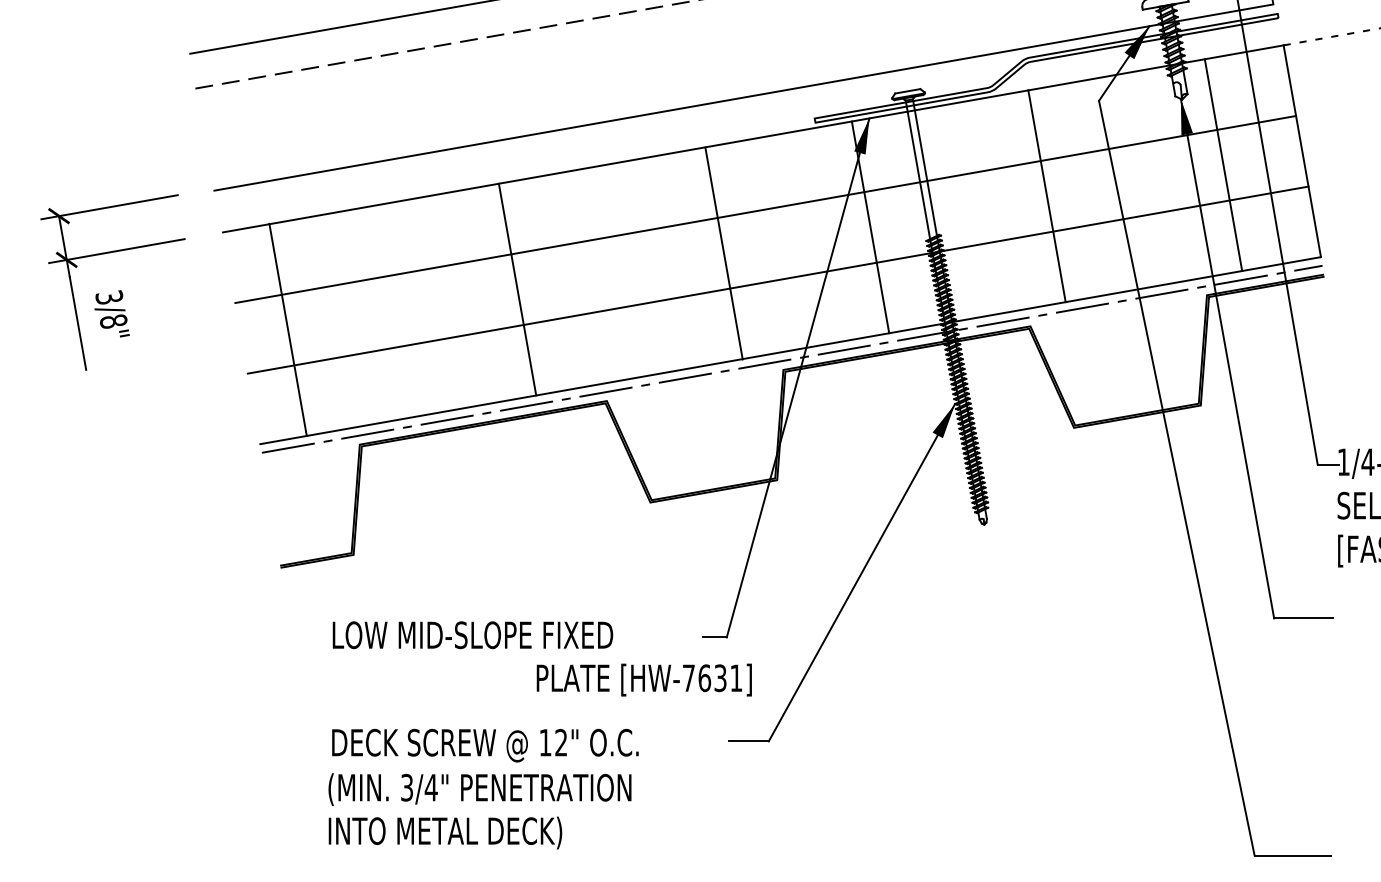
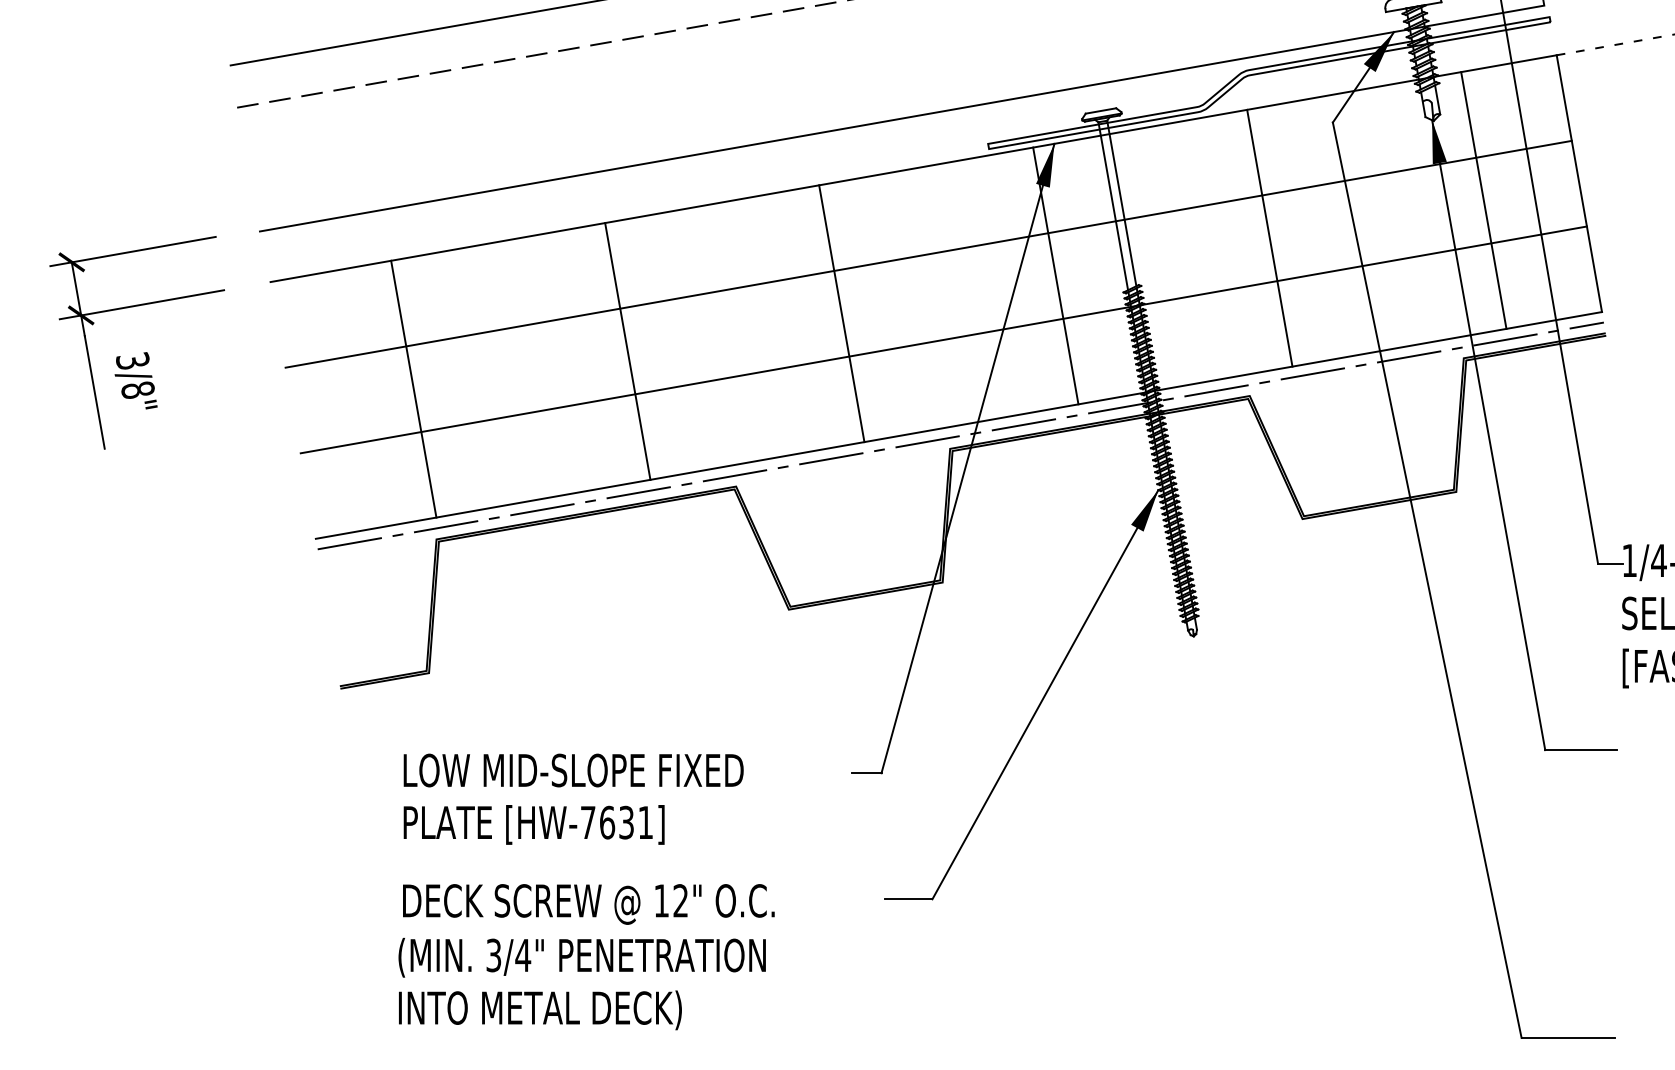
line: (723, 253) -> (841, 313), moved
line: (287, 329) -> (413, 388), moved
text: (643, 679) -> (533, 824), moved

